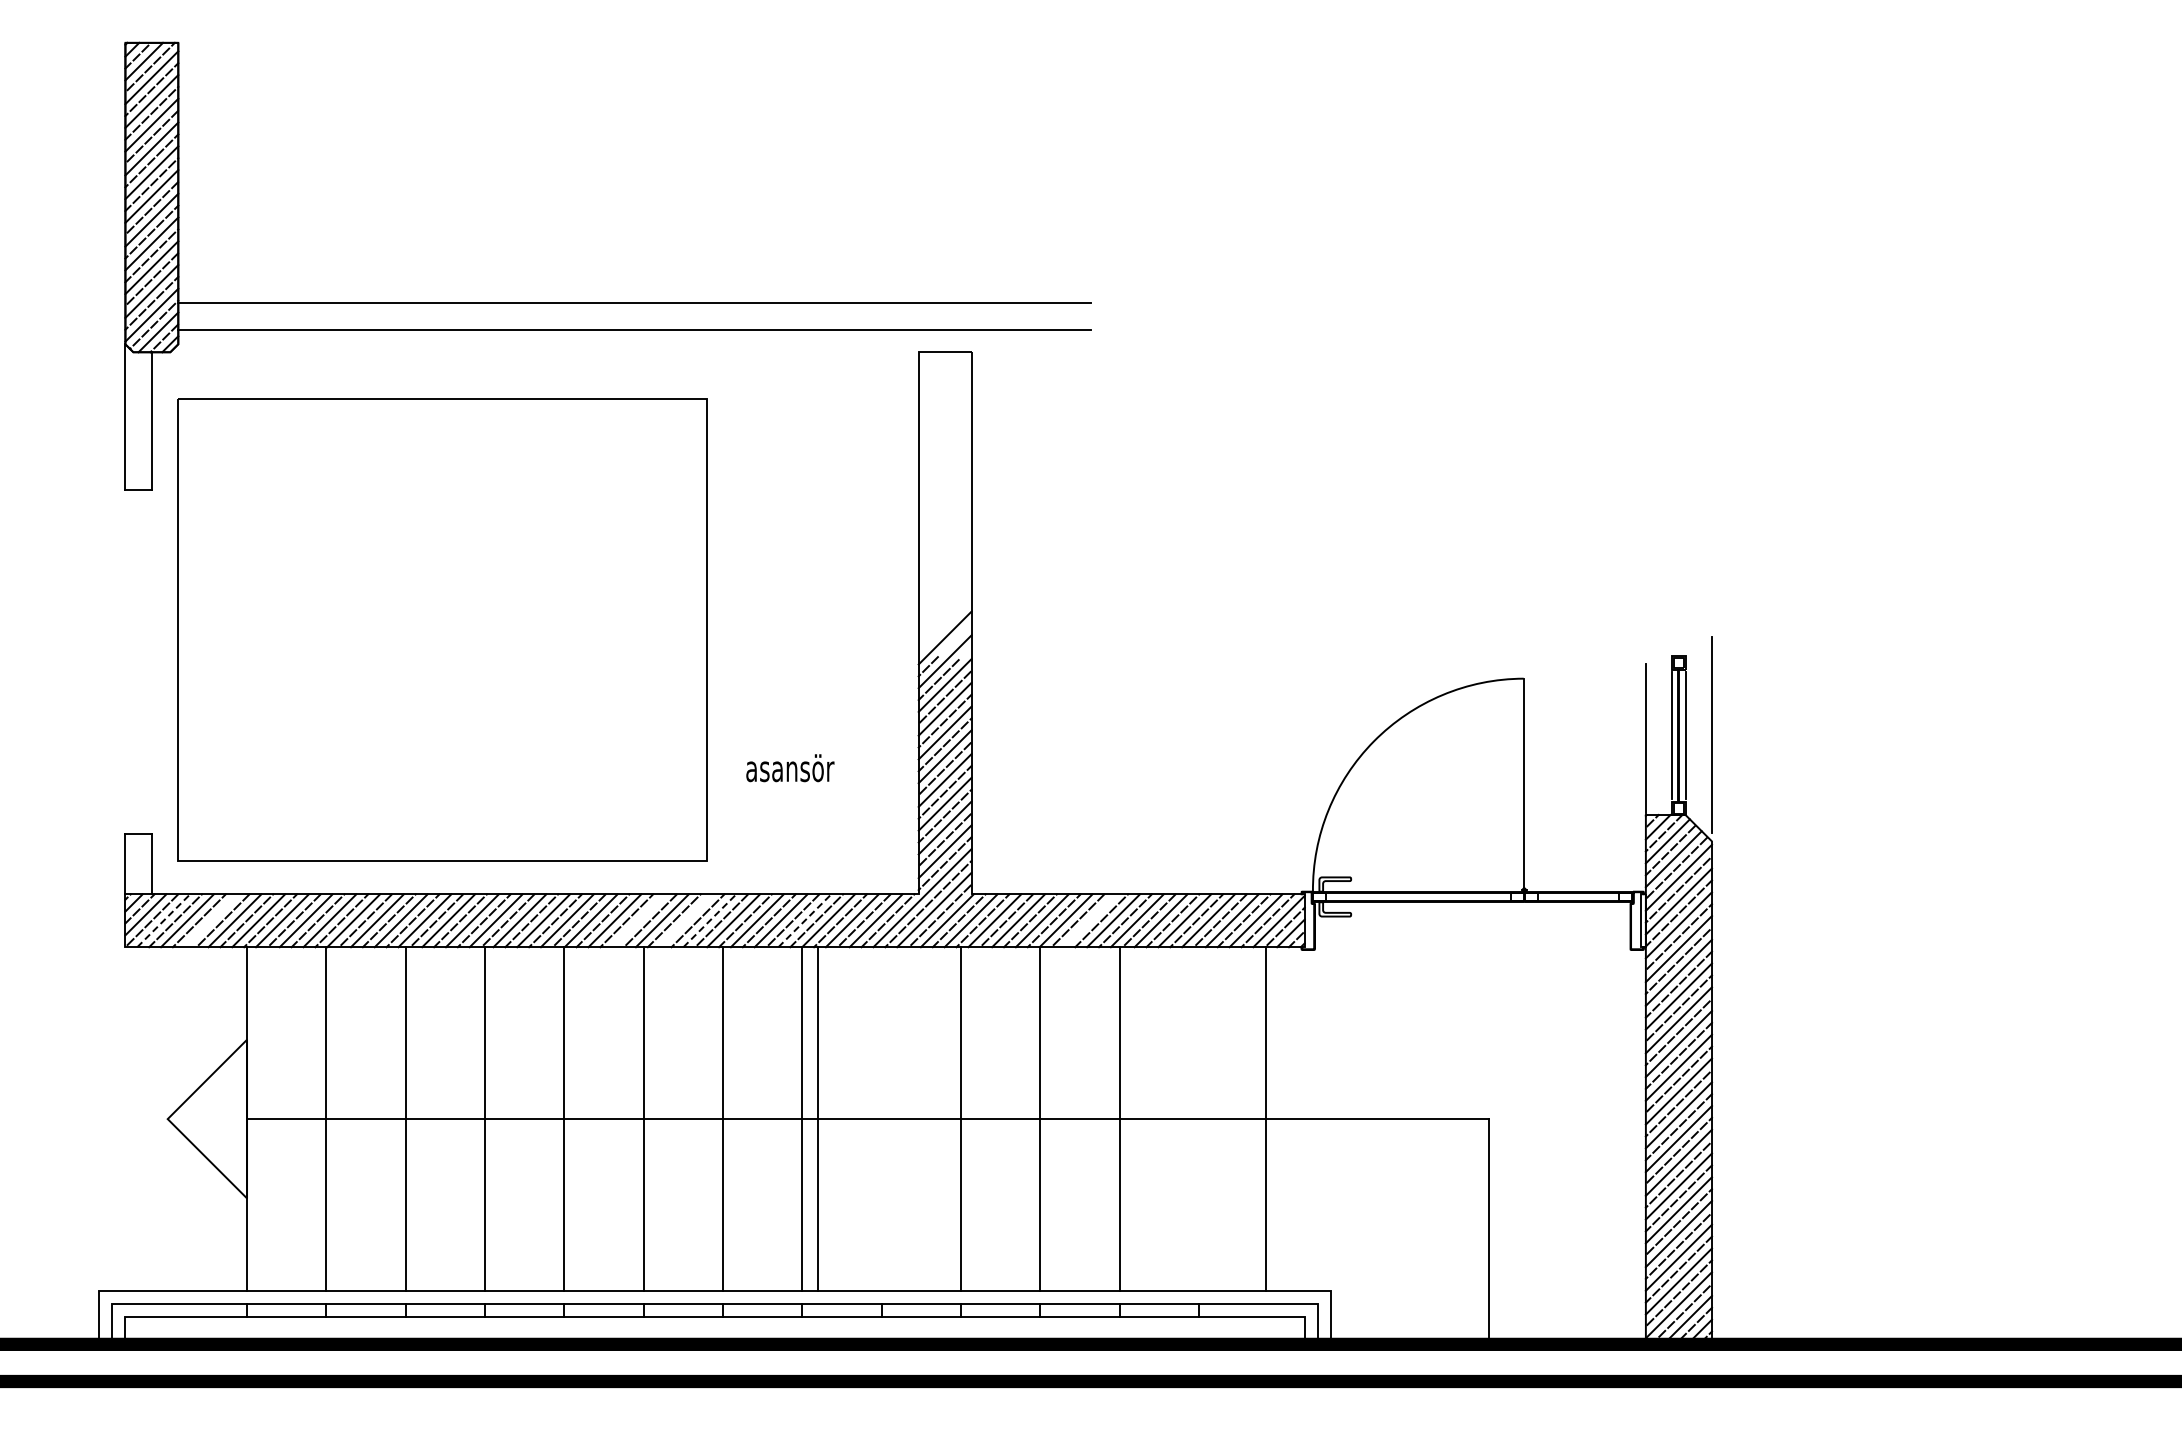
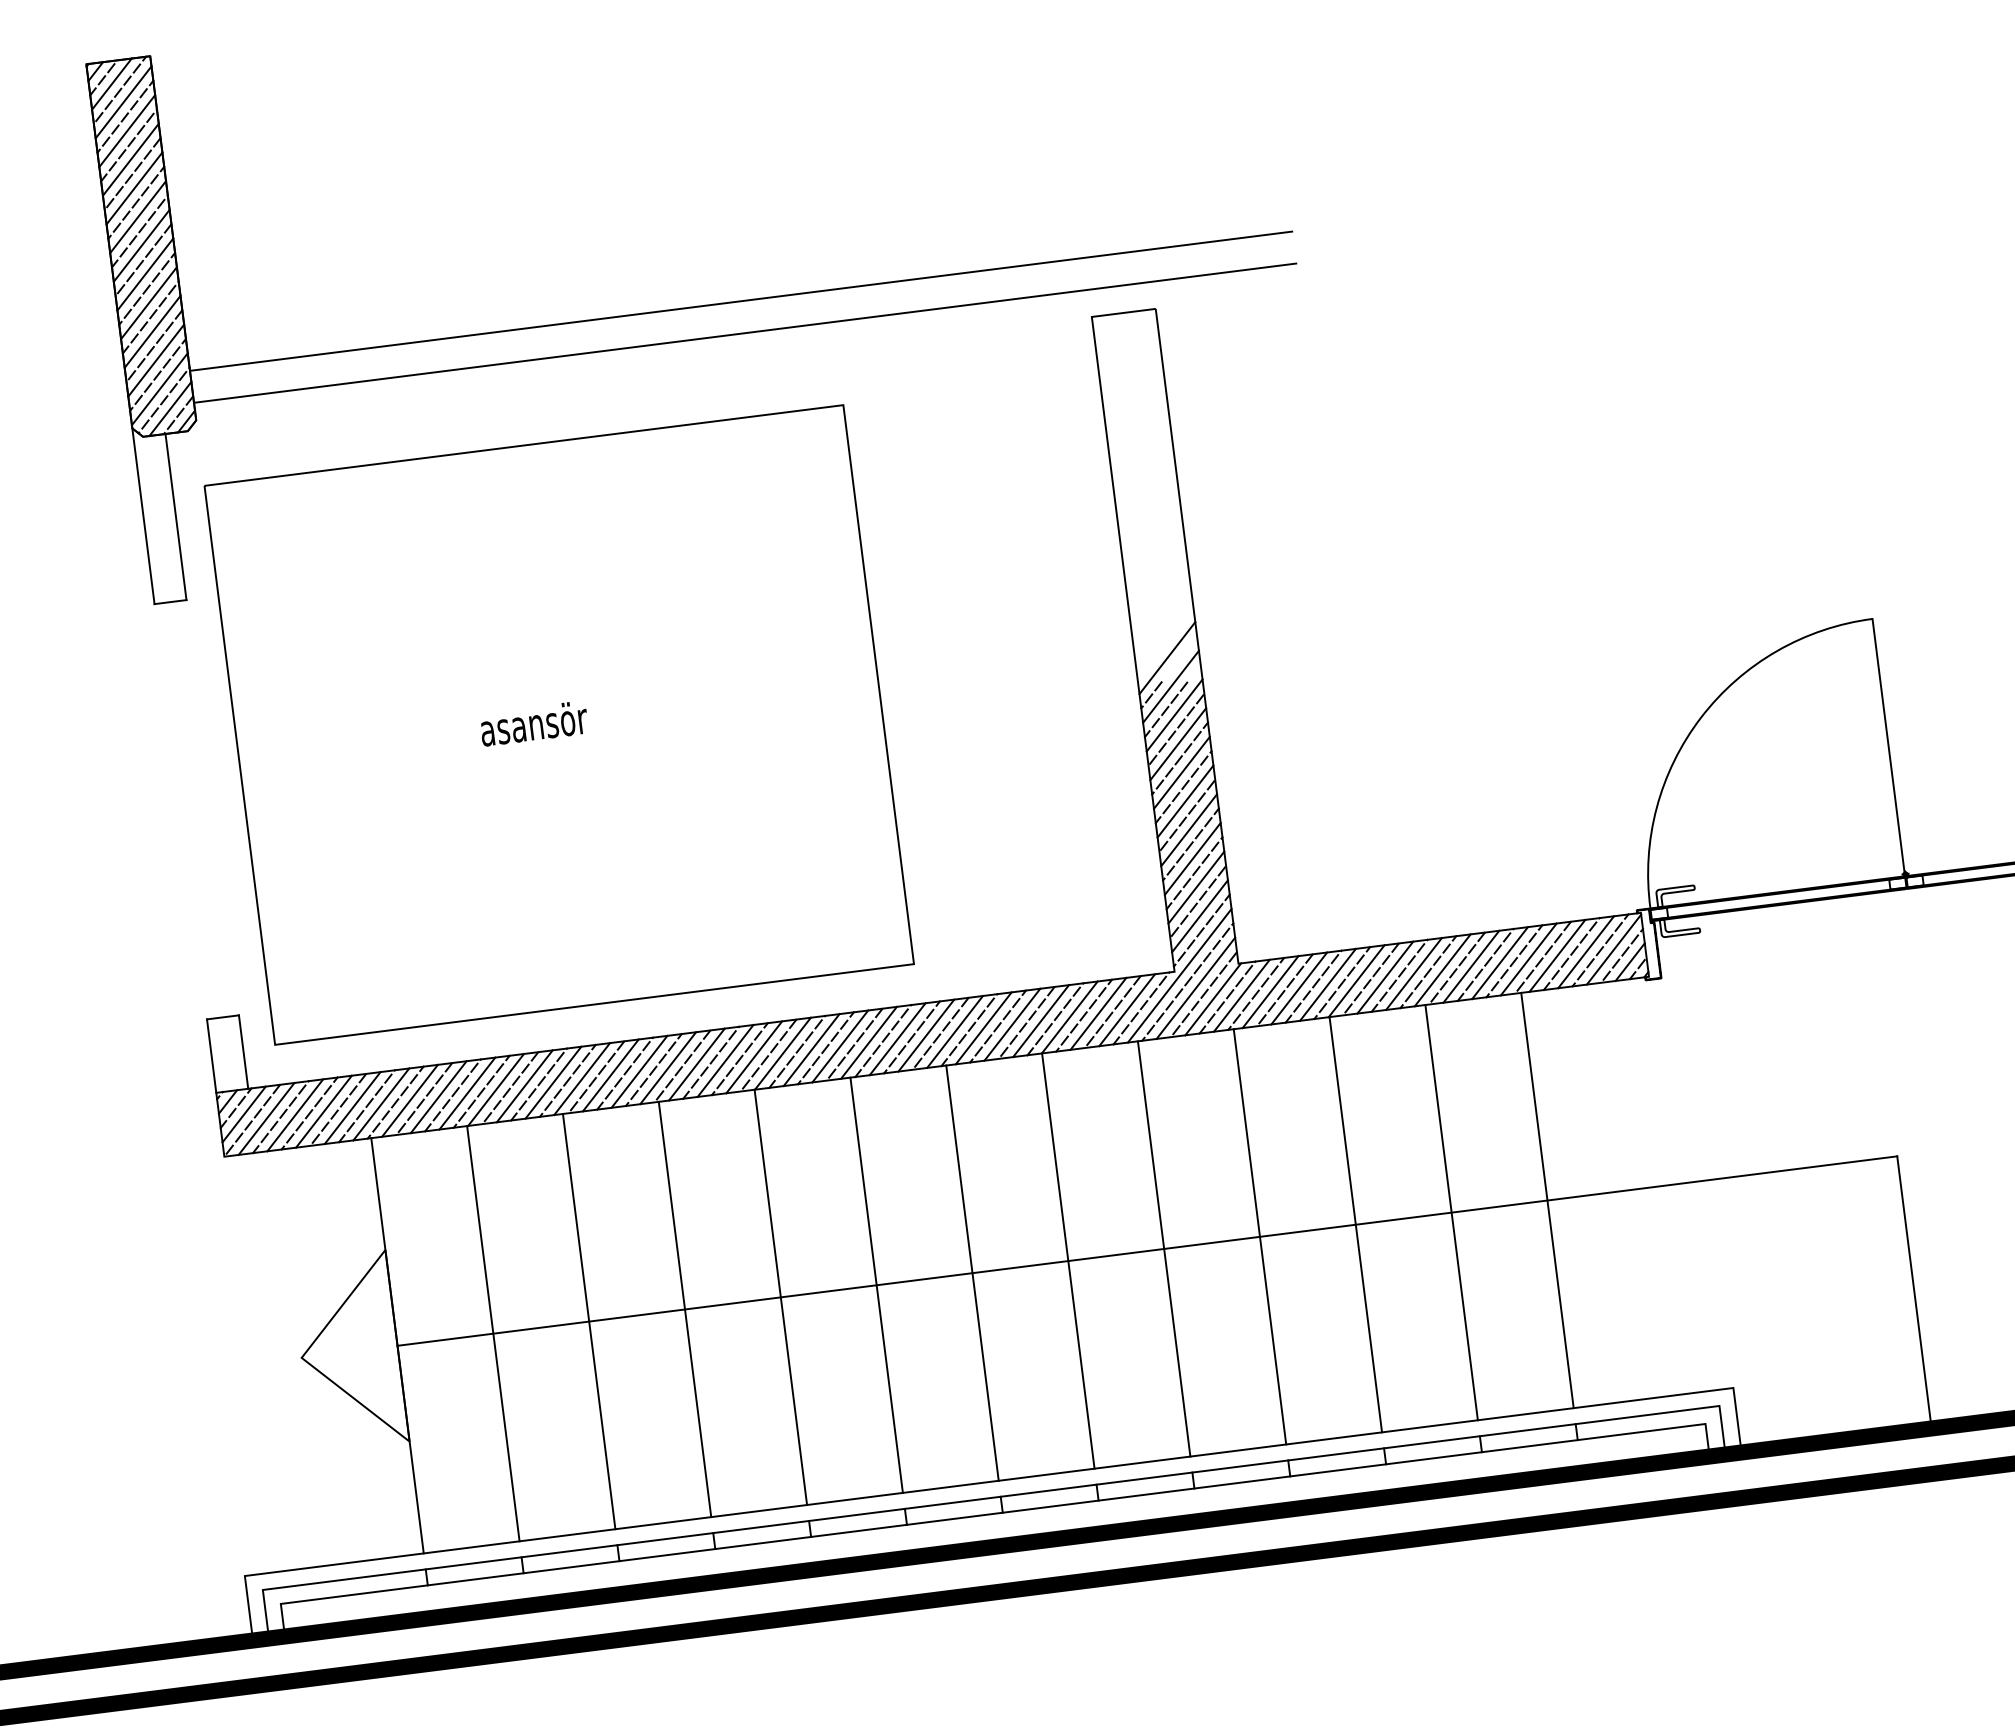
text: (790, 768) -> (534, 723), moved
line: (164, 920) -> (267, 1118), dashed -> solid
line: (210, 920) -> (323, 1111), added
line: (638, 920) -> (840, 1046), added
line: (685, 920) -> (896, 1038), added
line: (710, 920) -> (927, 1035), dashed -> solid
line: (805, 920) -> (1041, 1020), dashed -> solid
line: (1089, 920) -> (1384, 977), added
line: (817, 1118) -> (1163, 1248), moved
line: (1266, 1118) -> (1547, 1199), moved

